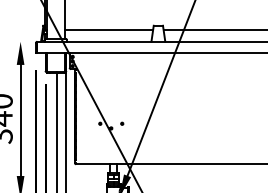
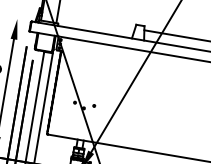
line: (108, 30) -> (96, 22), removed

